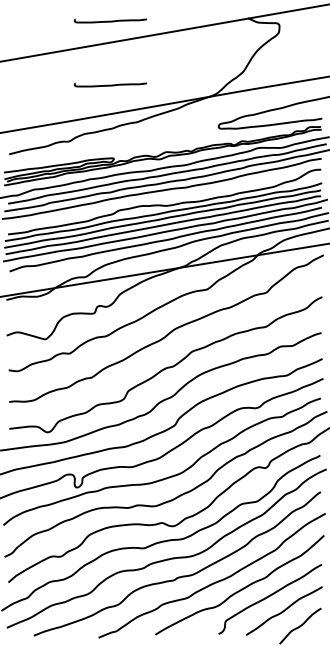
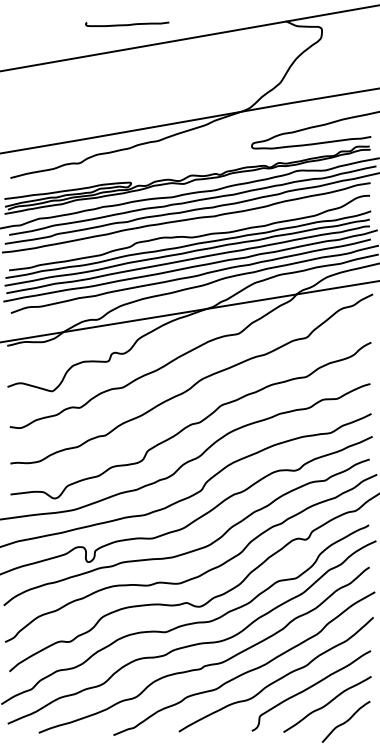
curve: (109, 84) -> (126, 97), removed

